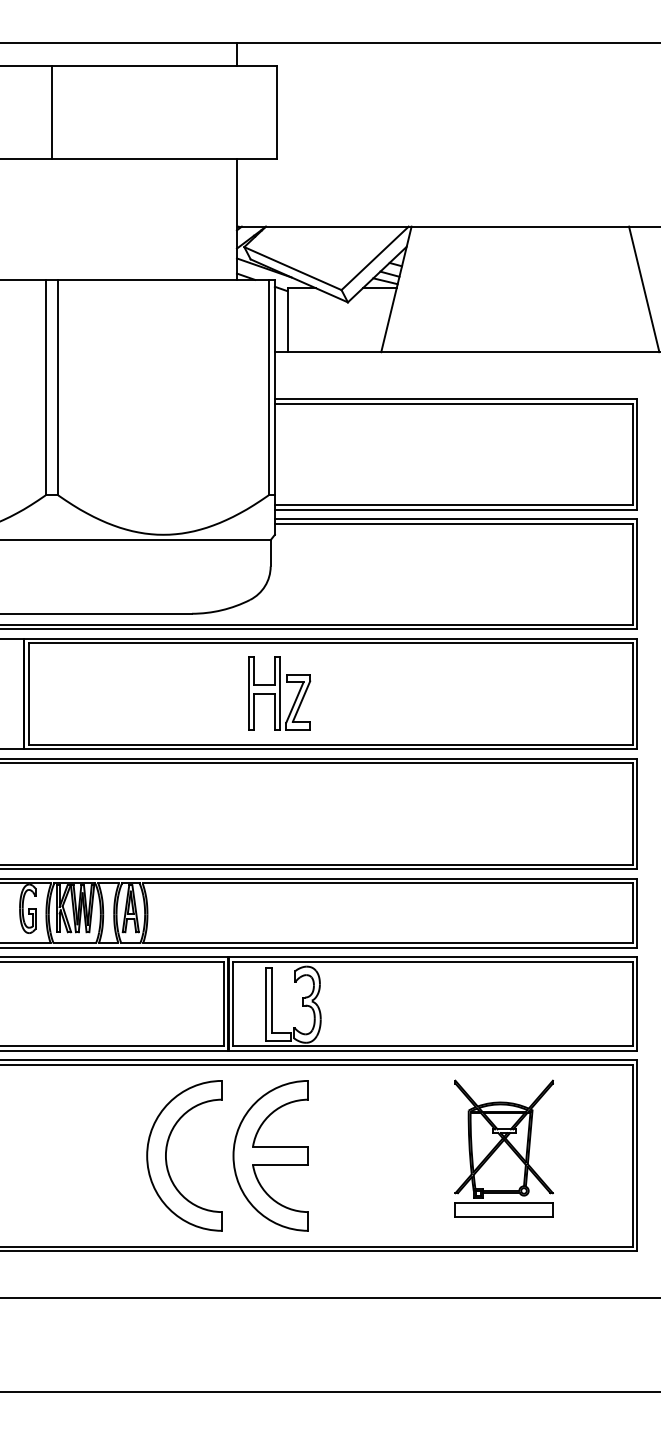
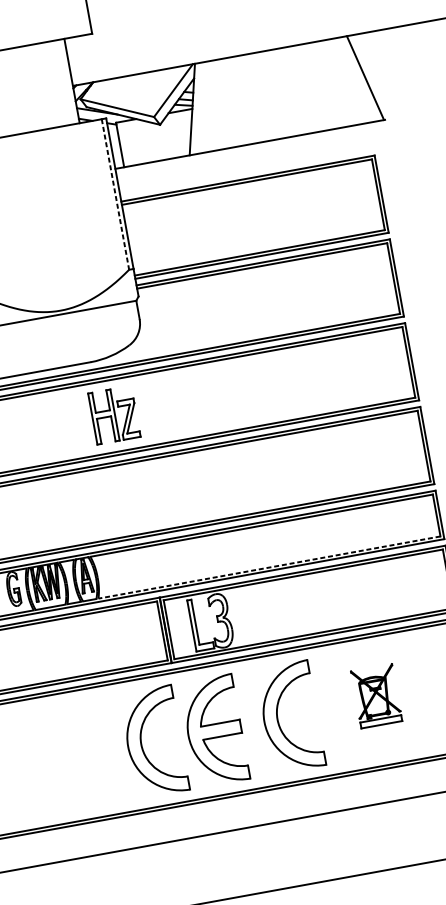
line: (268, 387) -> (115, 194), solid -> dashed
part: (279, 693) -> (114, 415), moved
line: (387, 943) -> (269, 567), solid -> dashed
part: (503, 1148) -> (376, 696), size x0.6
part: (362, 1150) -> (277, 715), added

